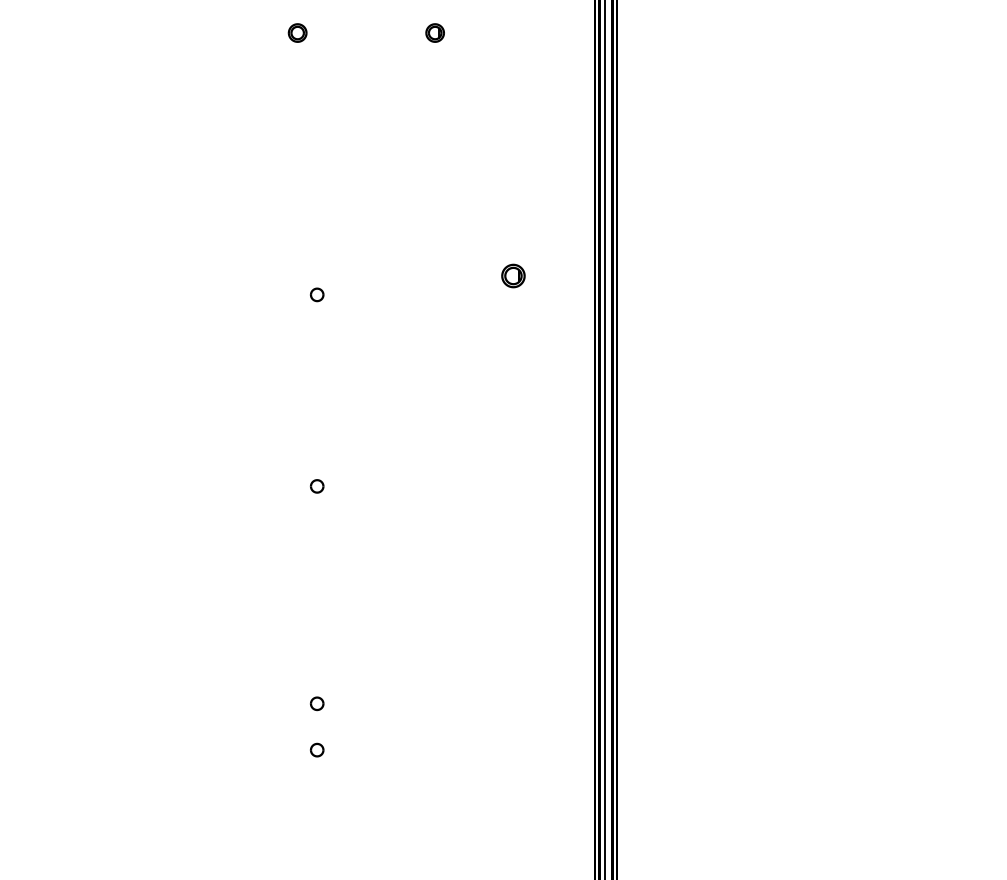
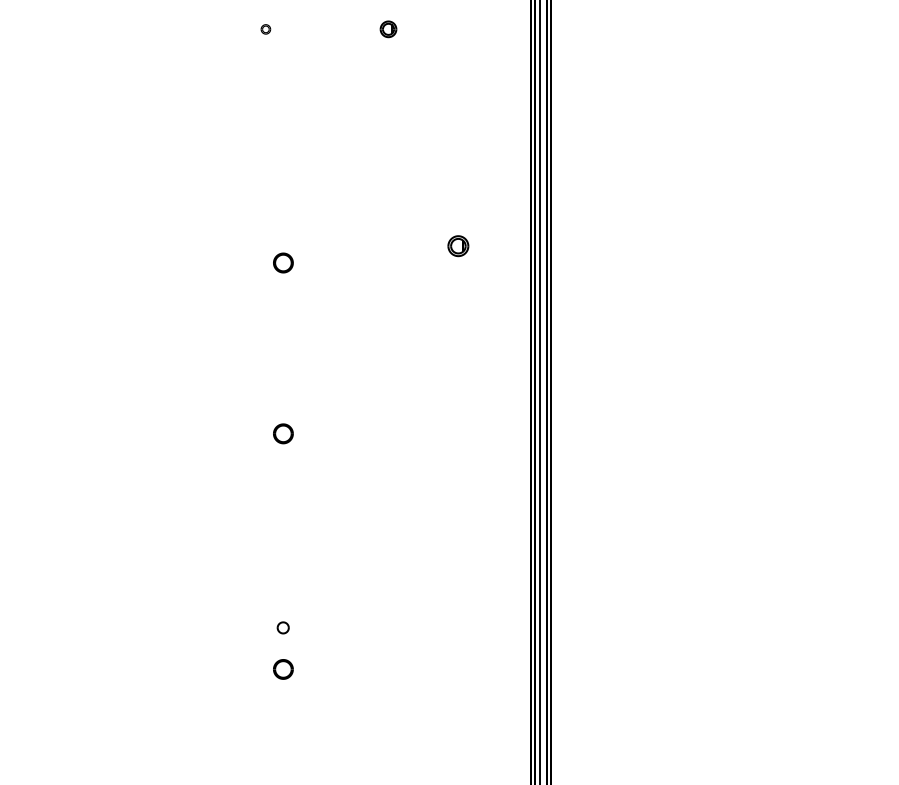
part: (297, 33) -> (265, 29), size x0.6
part: (316, 294) -> (282, 262), size x1.6
part: (316, 485) -> (282, 433), size x1.6
part: (316, 749) -> (282, 668), size x1.6

